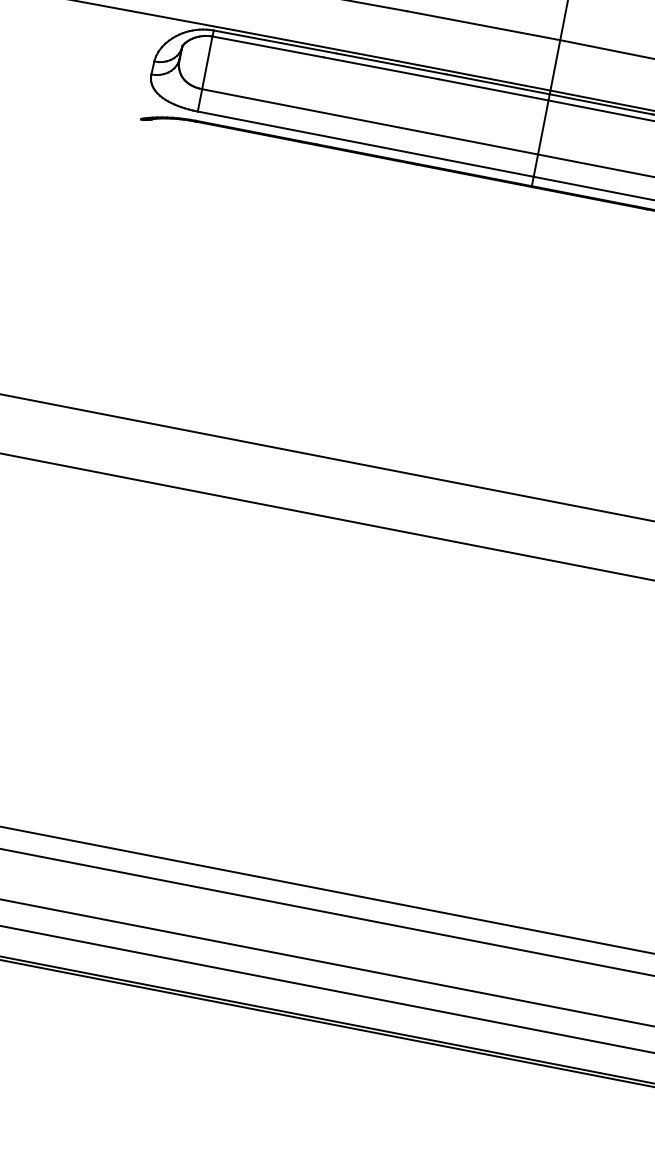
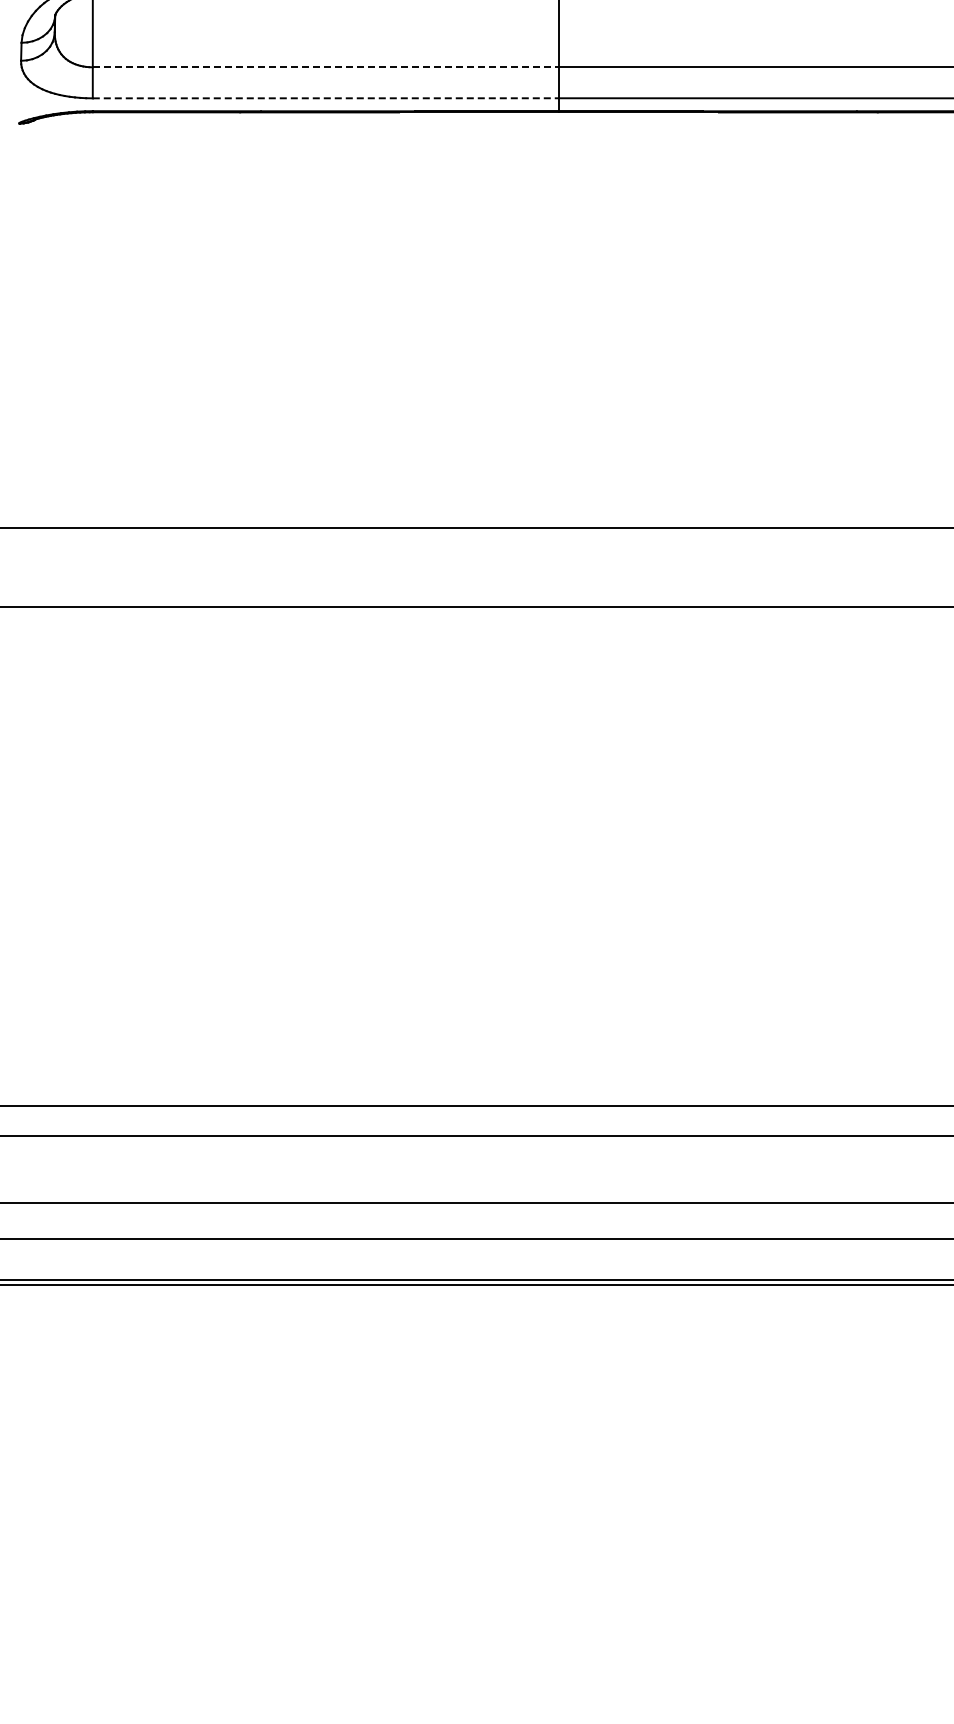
line: (370, 122) -> (326, 67), solid -> dashed
line: (366, 144) -> (326, 98), solid -> dashed

